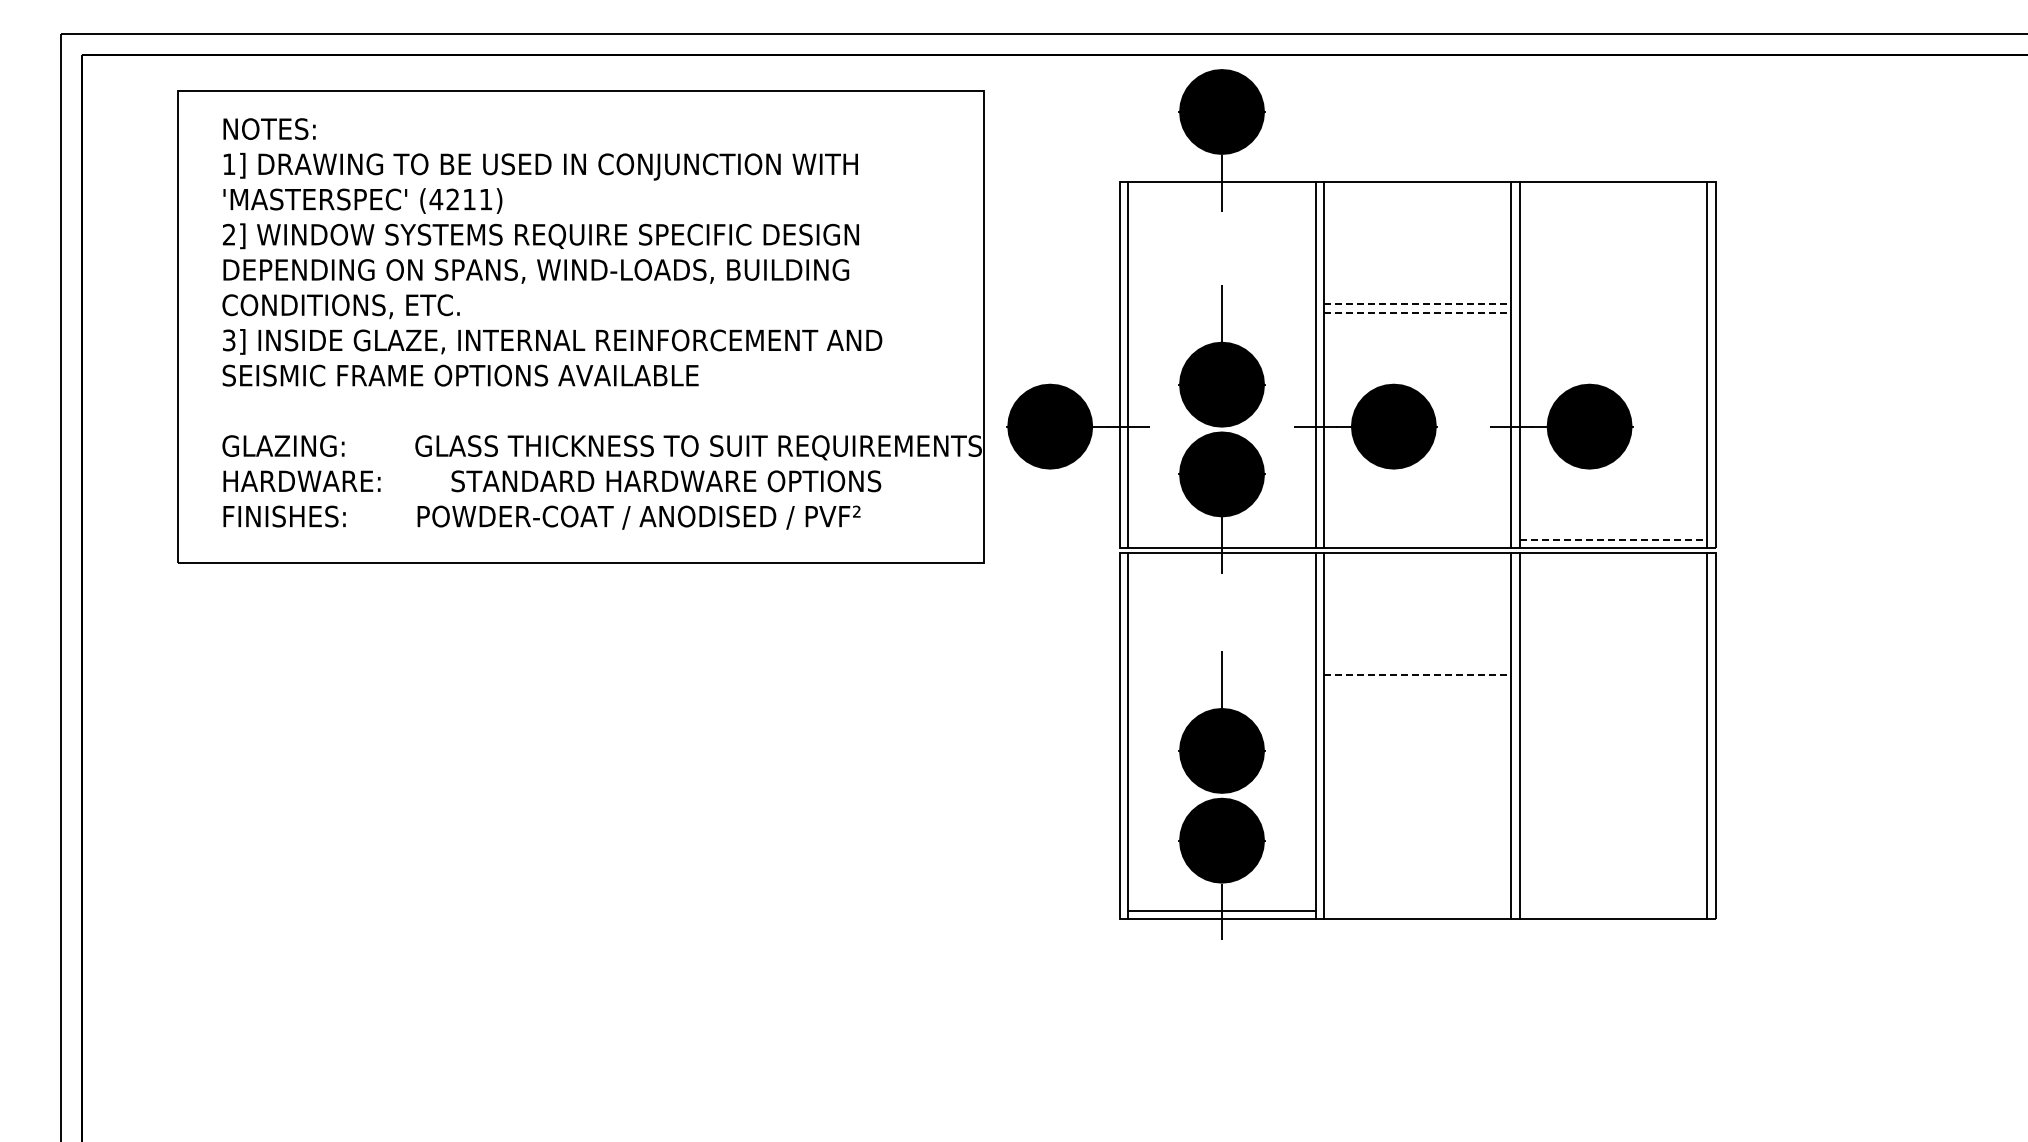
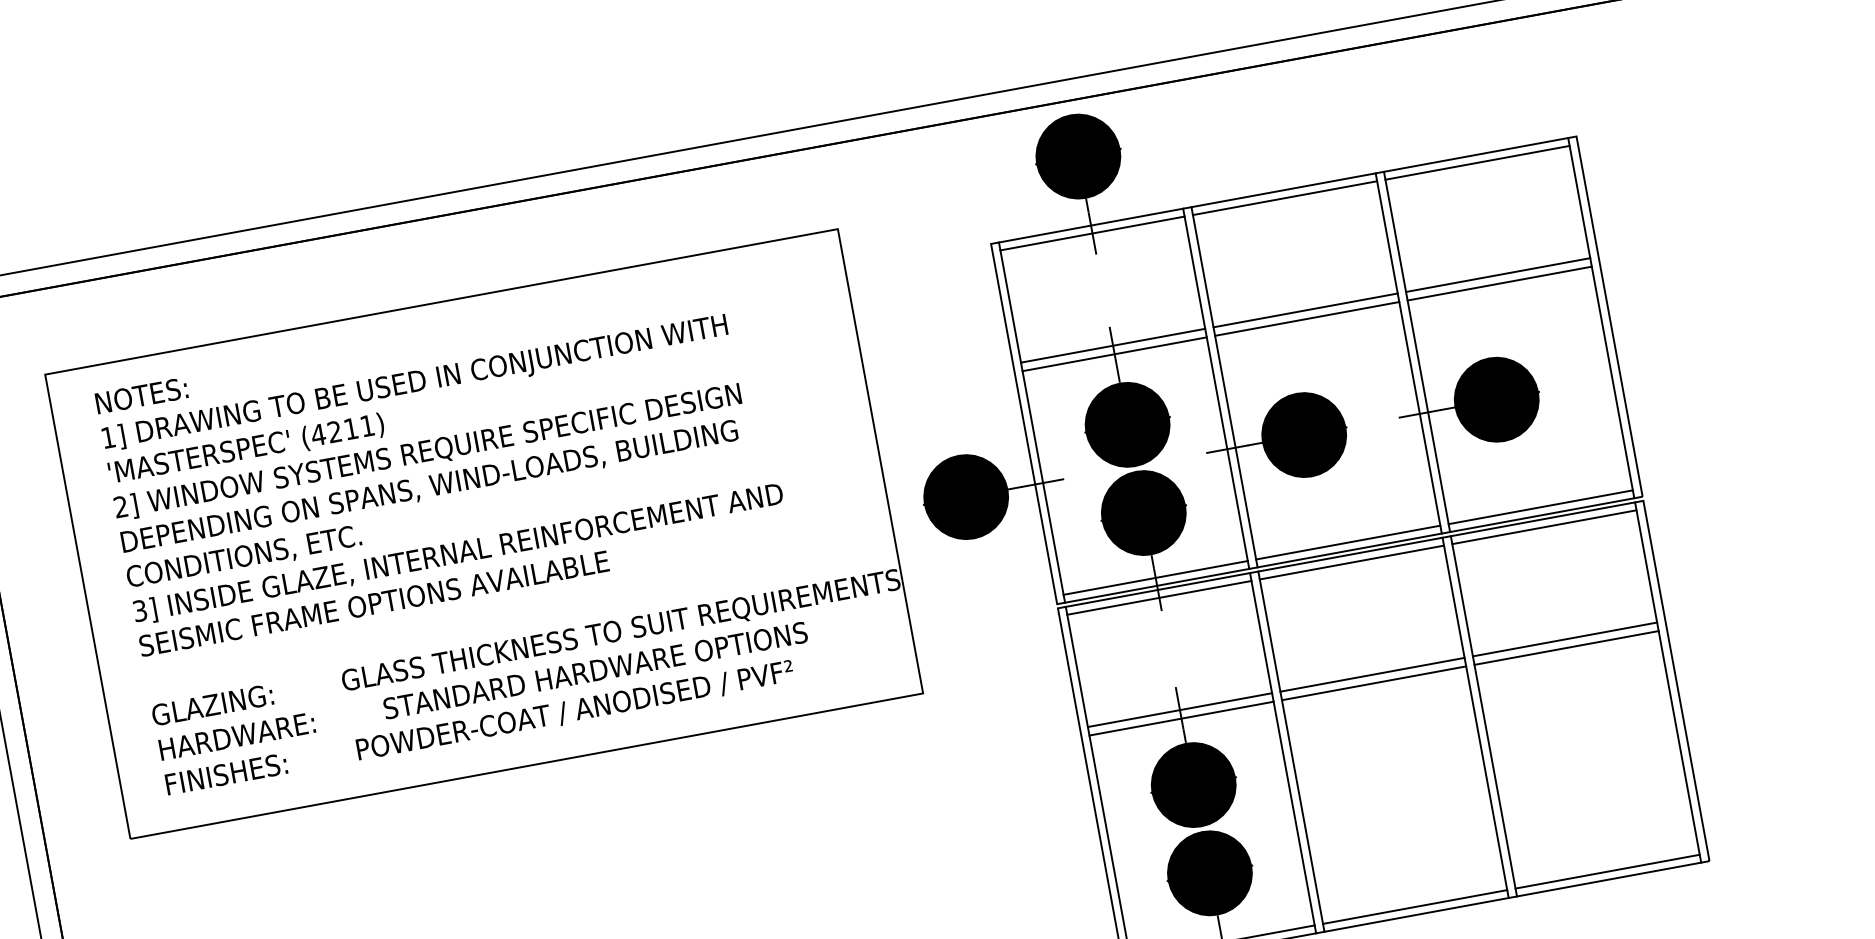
line: (1221, 190) -> (1092, 233), added
line: (1417, 190) -> (1284, 198), added
line: (1613, 190) -> (1477, 163), added
line: (1221, 304) -> (1112, 346), added
line: (1417, 304) -> (1305, 310), dashed -> solid
line: (1613, 304) -> (1498, 275), added
line: (1221, 312) -> (1114, 353), added
line: (1417, 312) -> (1306, 318), dashed -> solid
line: (1613, 312) -> (1499, 283), added
part: (580, 326) -> (483, 533), moved
line: (1221, 540) -> (1155, 578), added
line: (1417, 540) -> (1347, 542), added
line: (1613, 540) -> (1540, 507), dashed -> solid
line: (1221, 560) -> (1158, 597), added
line: (1417, 560) -> (1351, 562), added
line: (1613, 560) -> (1544, 527), added
line: (1221, 674) -> (1179, 709), added
line: (1417, 674) -> (1372, 674), dashed -> solid
line: (1613, 674) -> (1564, 639), added
line: (1221, 683) -> (1181, 718), added
line: (1417, 683) -> (1373, 683), added
line: (1613, 683) -> (1566, 648), added
line: (1417, 910) -> (1414, 906), added
line: (1613, 910) -> (1607, 871), added

